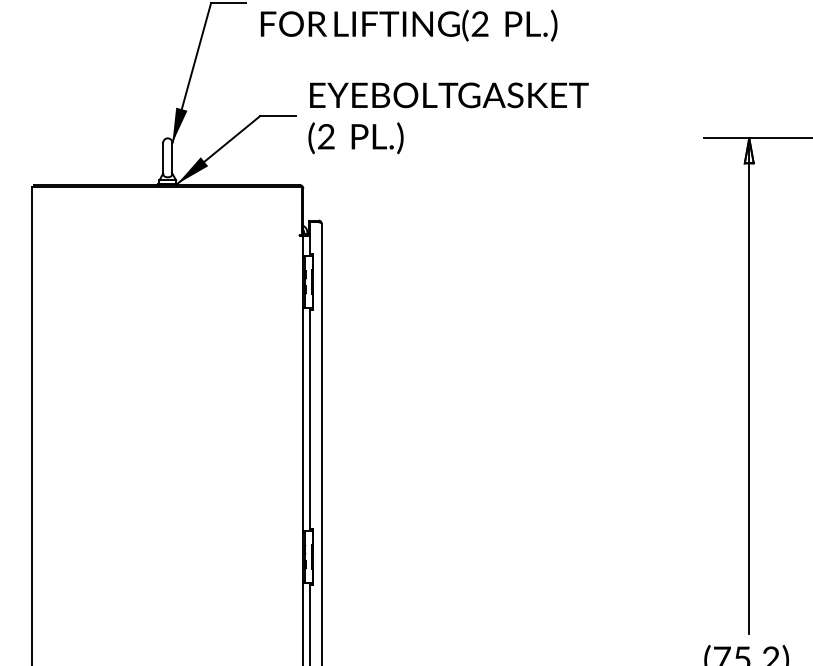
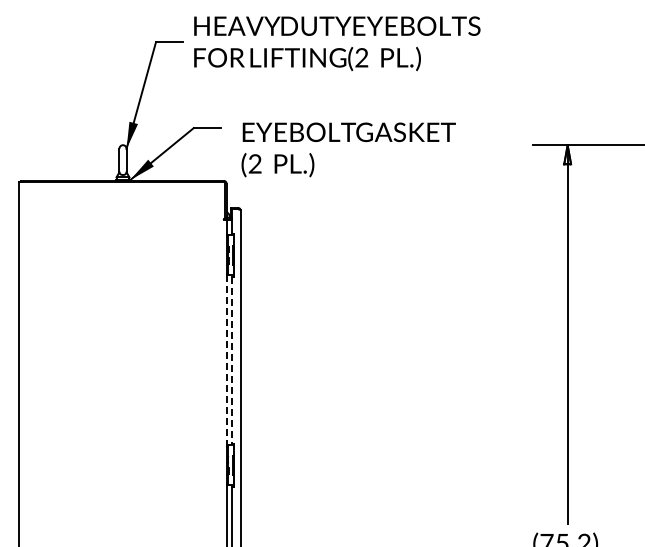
text: (448, 117) -> (348, 149), moved
line: (303, 419) -> (226, 360), solid -> dashed
line: (310, 419) -> (232, 360), solid -> dashed

